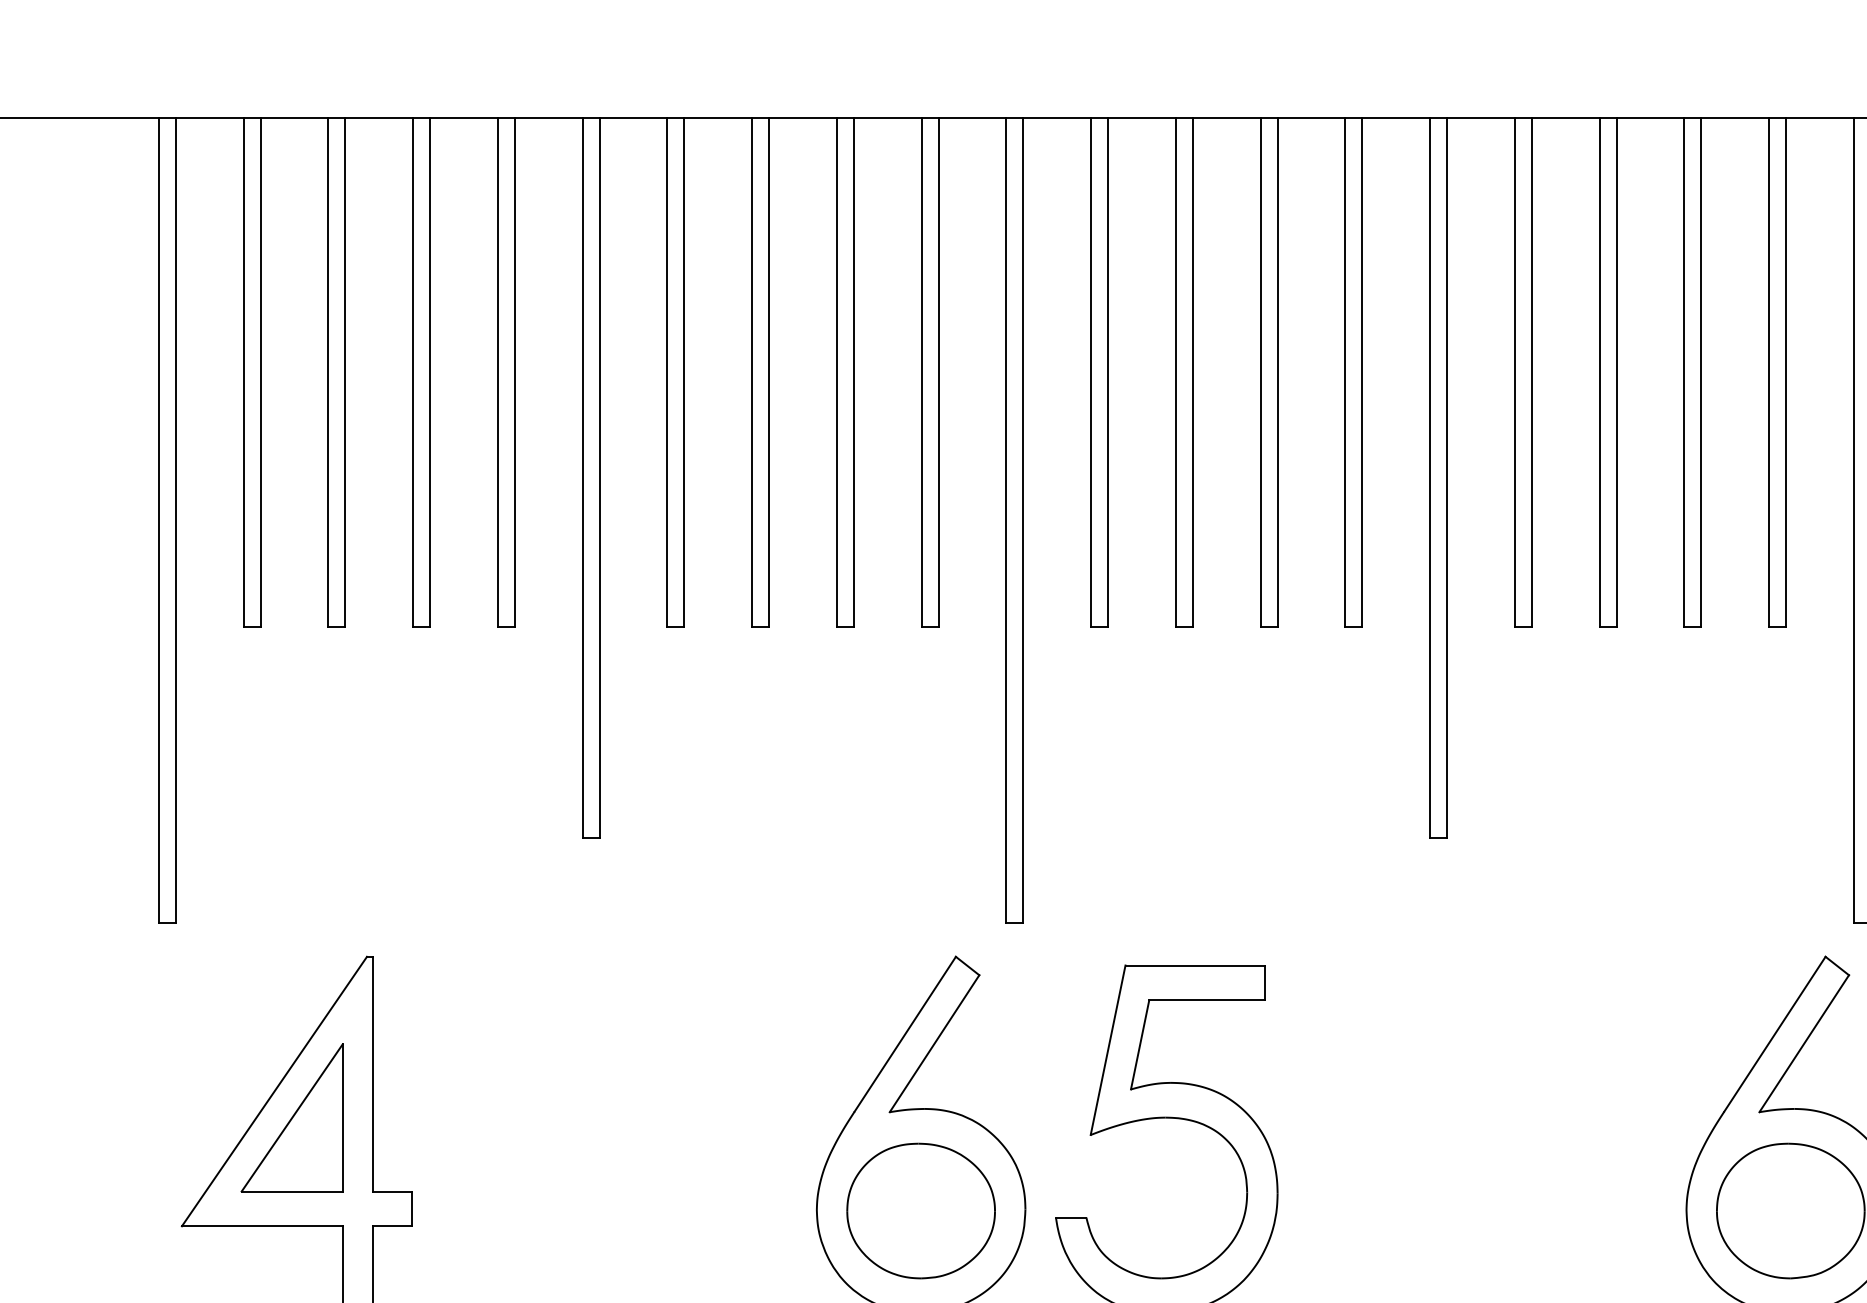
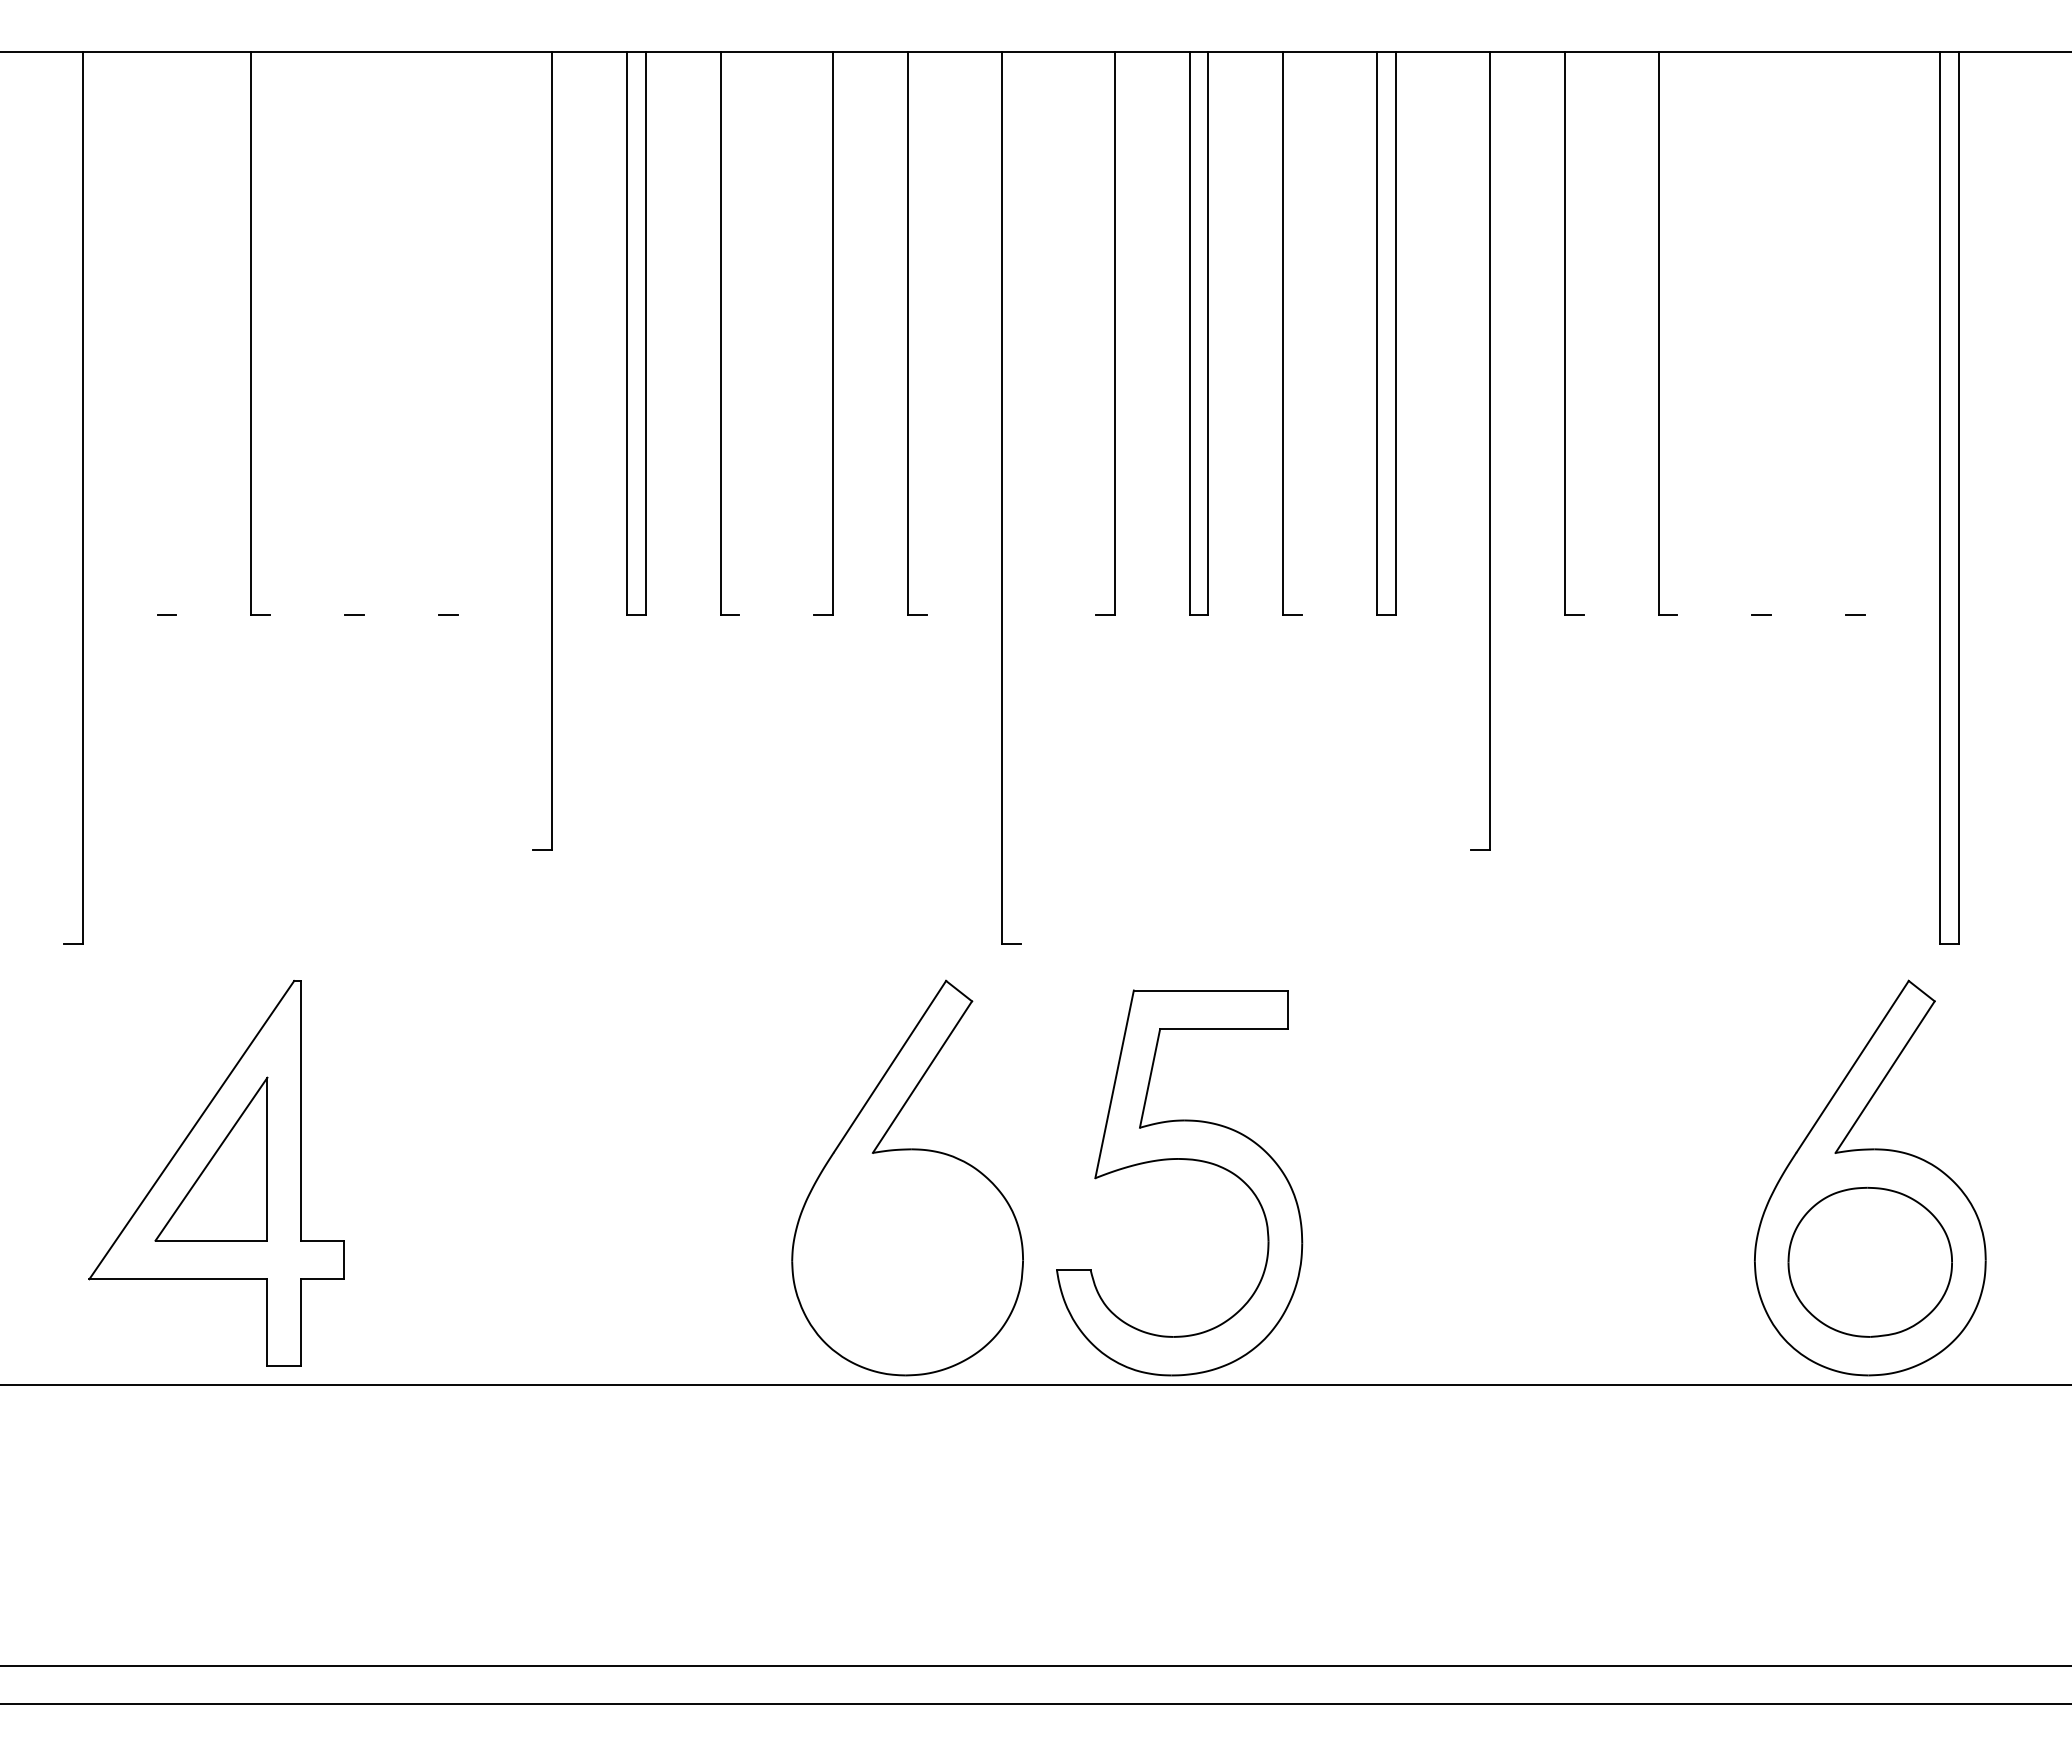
line: (243, 371) -> (157, 333), removed
line: (260, 371) -> (176, 333), removed
line: (345, 371) -> (270, 333), removed
line: (413, 371) -> (345, 333), removed
line: (430, 371) -> (364, 333), removed
line: (498, 371) -> (439, 333), removed
line: (514, 371) -> (457, 333), removed
line: (769, 371) -> (739, 333), removed
line: (836, 371) -> (814, 333), removed
line: (938, 371) -> (926, 333), removed
line: (1090, 371) -> (1095, 333), removed
line: (1277, 371) -> (1302, 333), removed
line: (1531, 371) -> (1583, 333), removed
line: (1616, 371) -> (1677, 333), removed
line: (1684, 371) -> (1752, 333), removed
line: (1701, 371) -> (1771, 333), removed
line: (1769, 371) -> (1846, 333), removed
line: (1786, 371) -> (1865, 333), removed
line: (582, 477) -> (532, 450), removed
line: (1430, 477) -> (1471, 450), removed
line: (158, 520) -> (63, 497), removed
line: (1023, 520) -> (1020, 497), removed
part: (921, 1210) -> (907, 1261), removed

